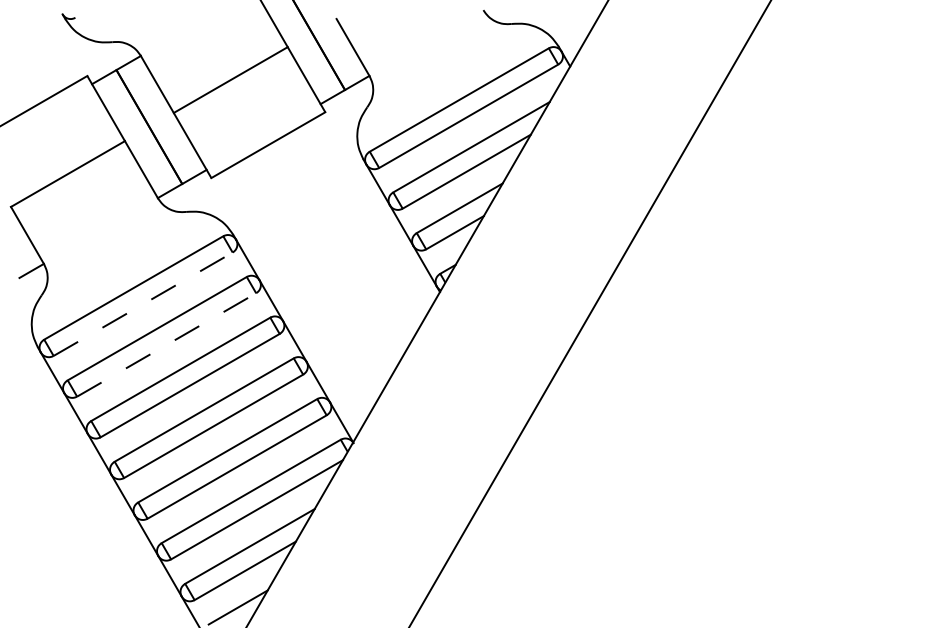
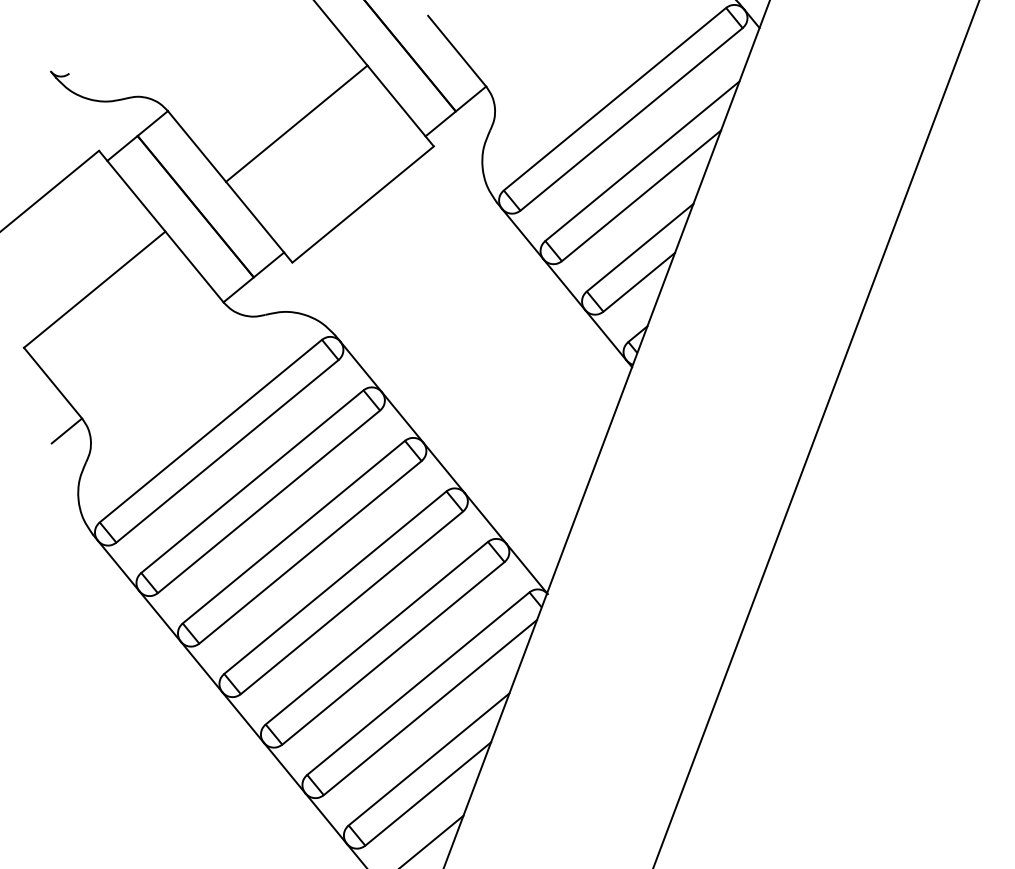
line: (143, 304) -> (227, 451), dashed -> solid
line: (167, 344) -> (270, 501), dashed -> solid

